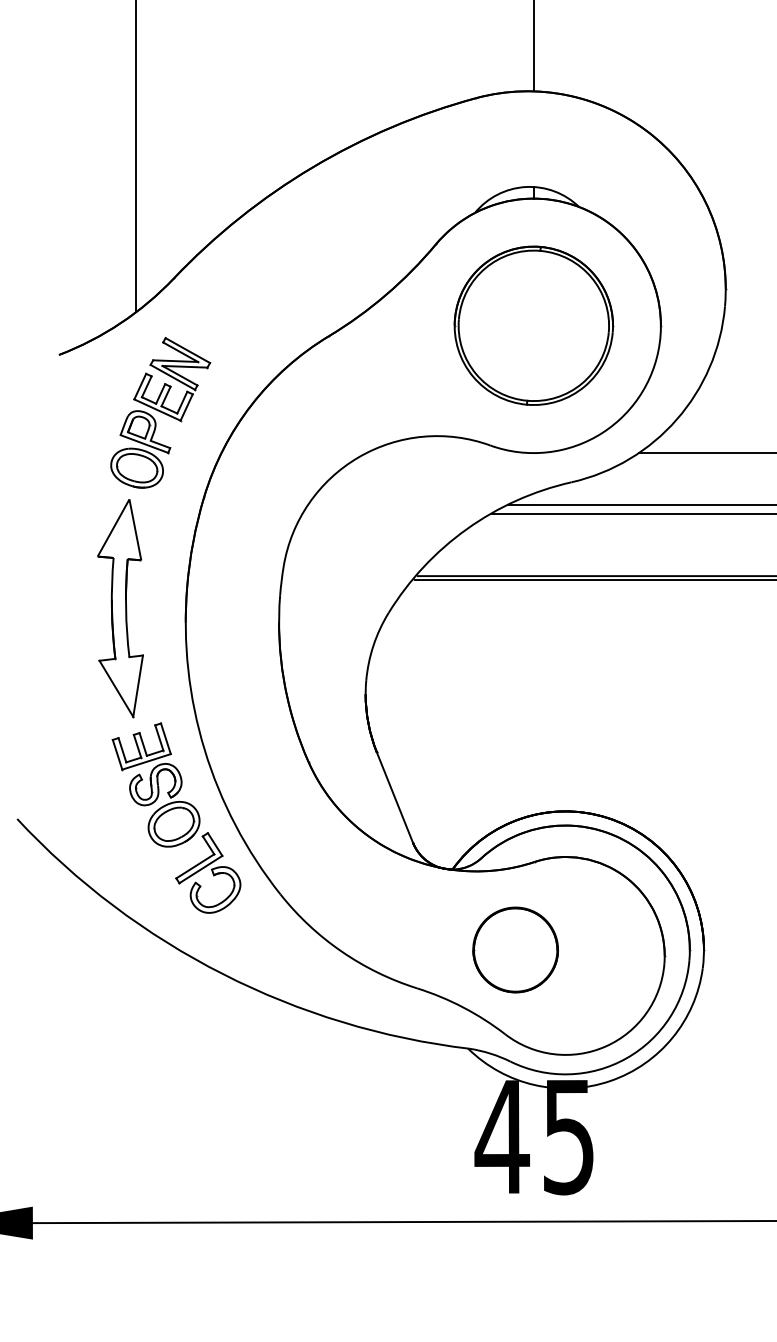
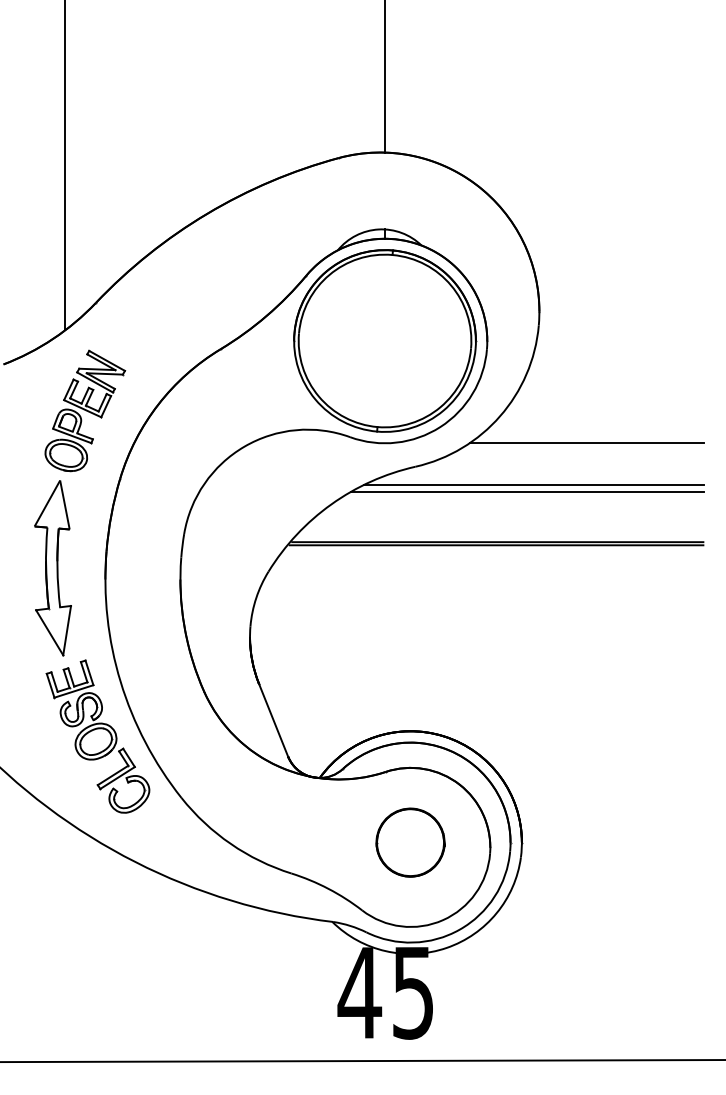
part: (534, 325) -> (385, 340), size x1.43
part: (515, 949) -> (410, 842), moved

